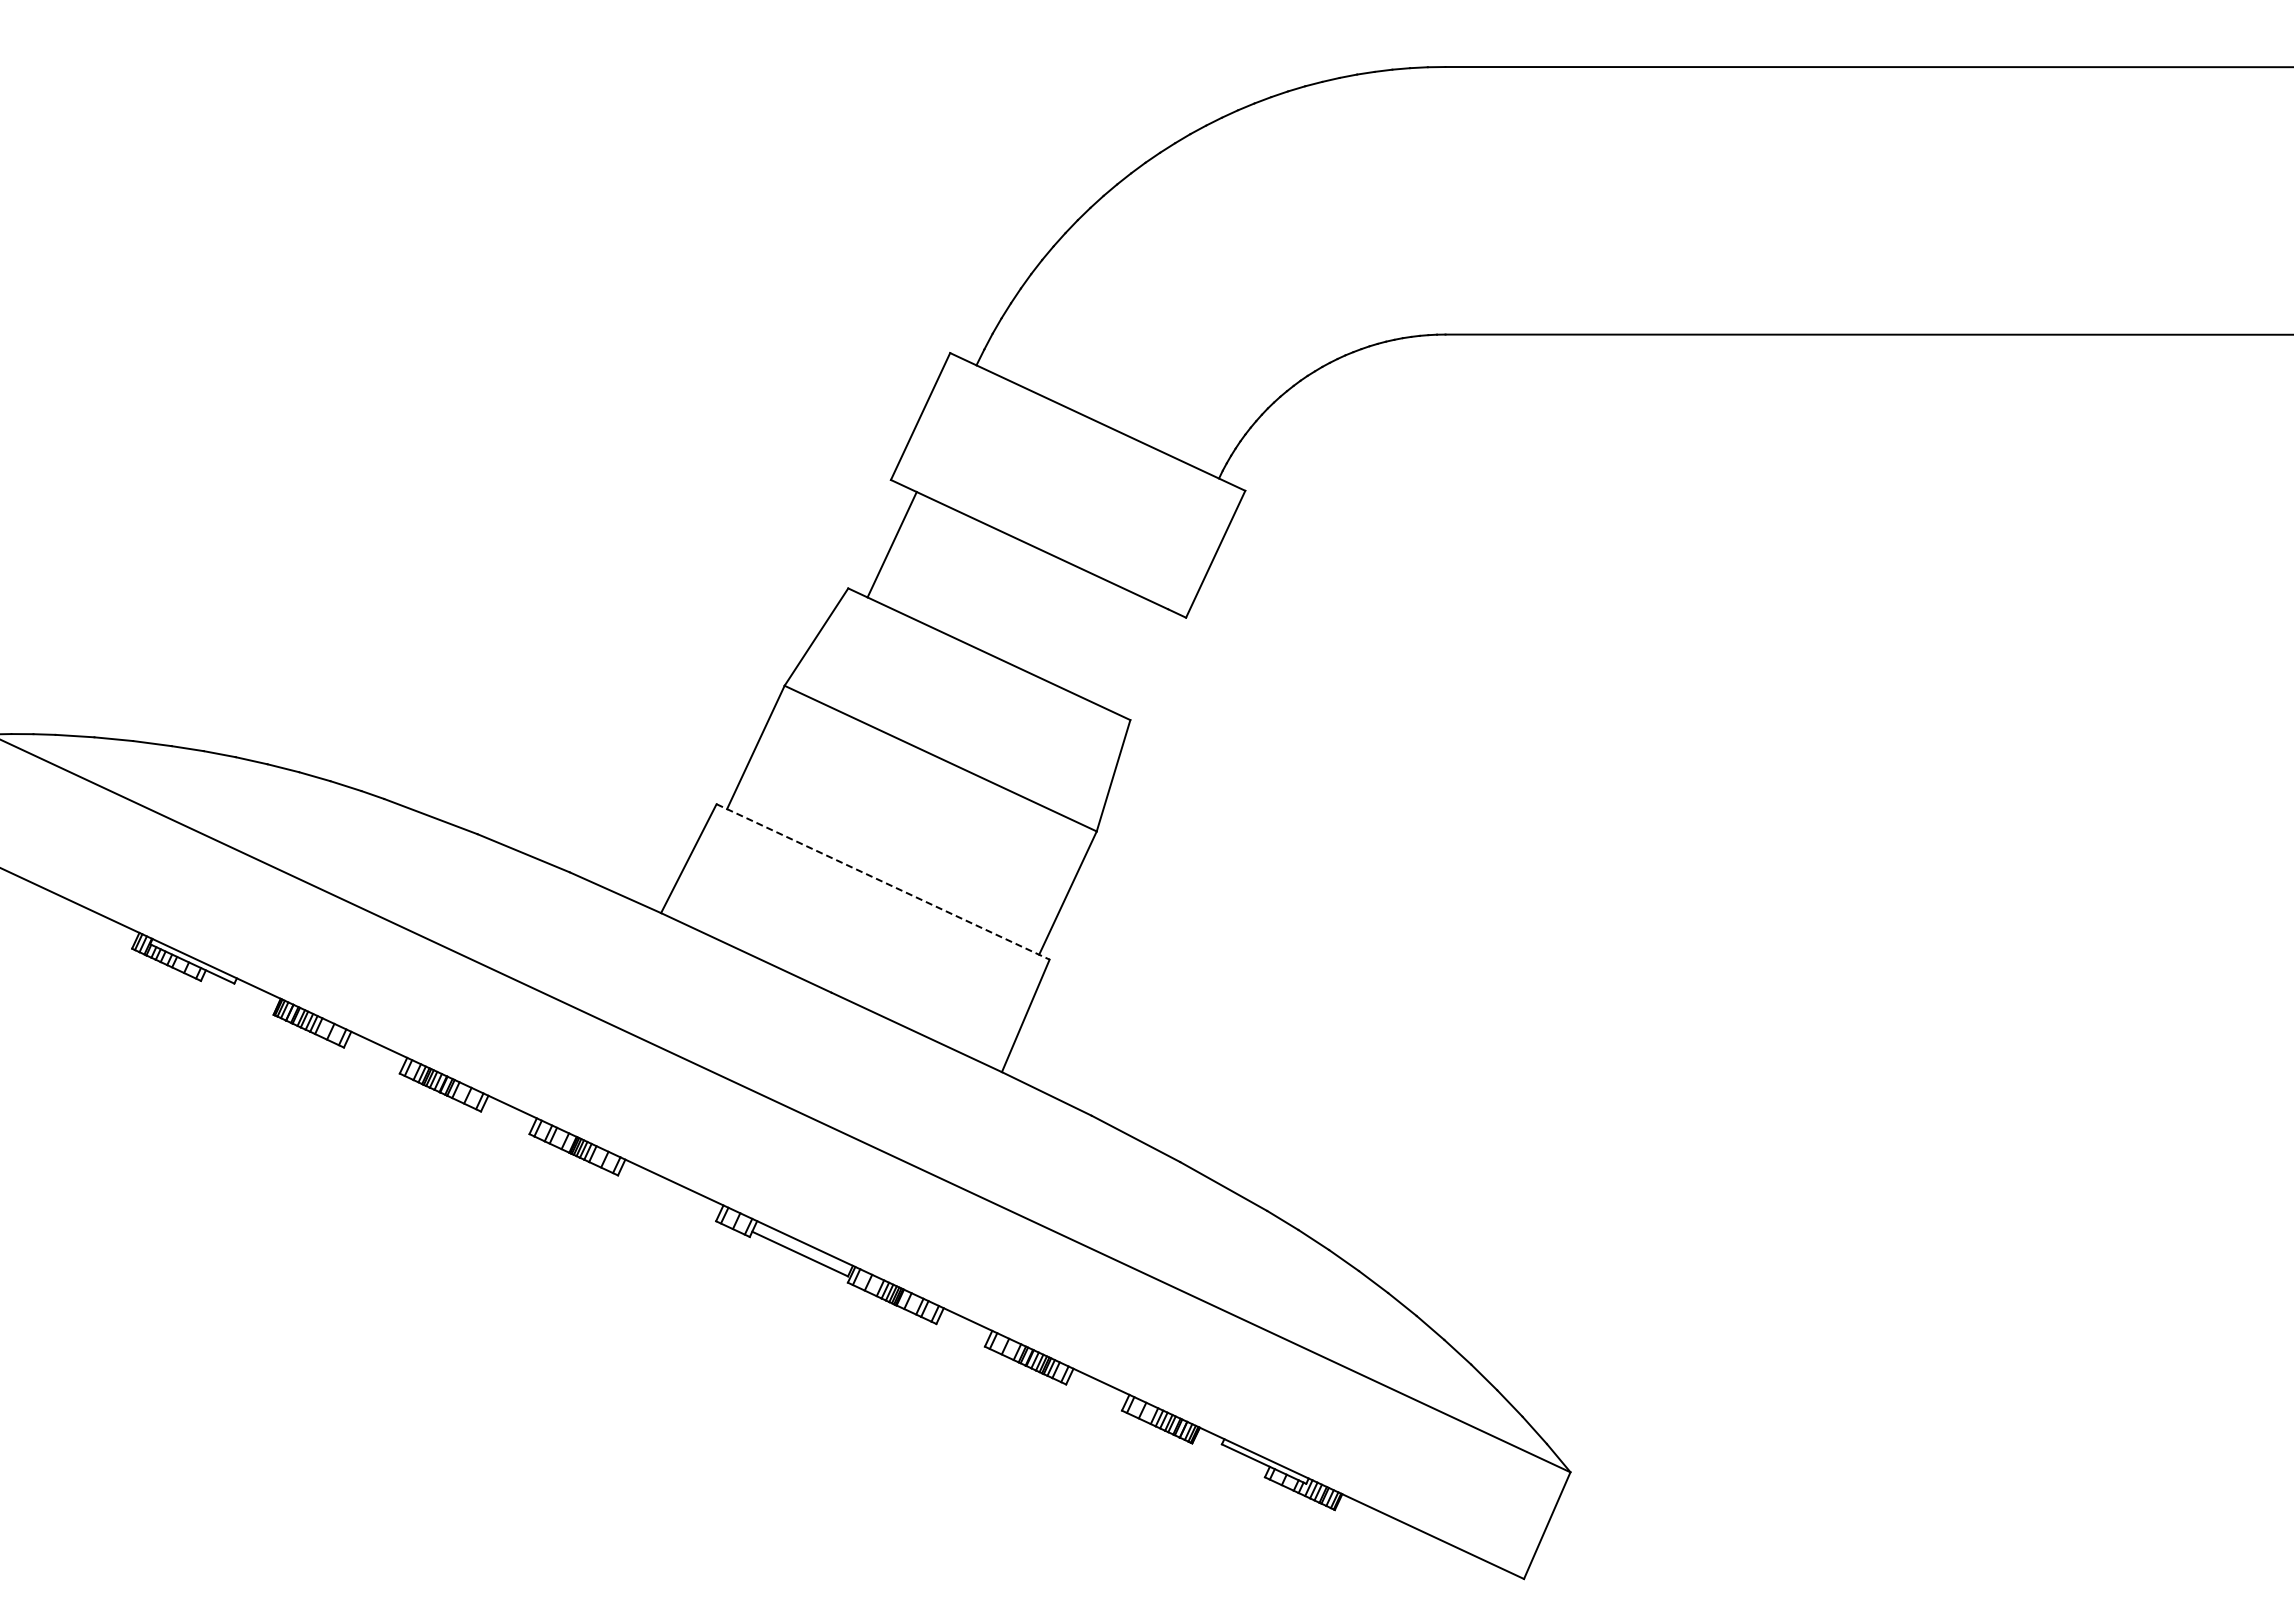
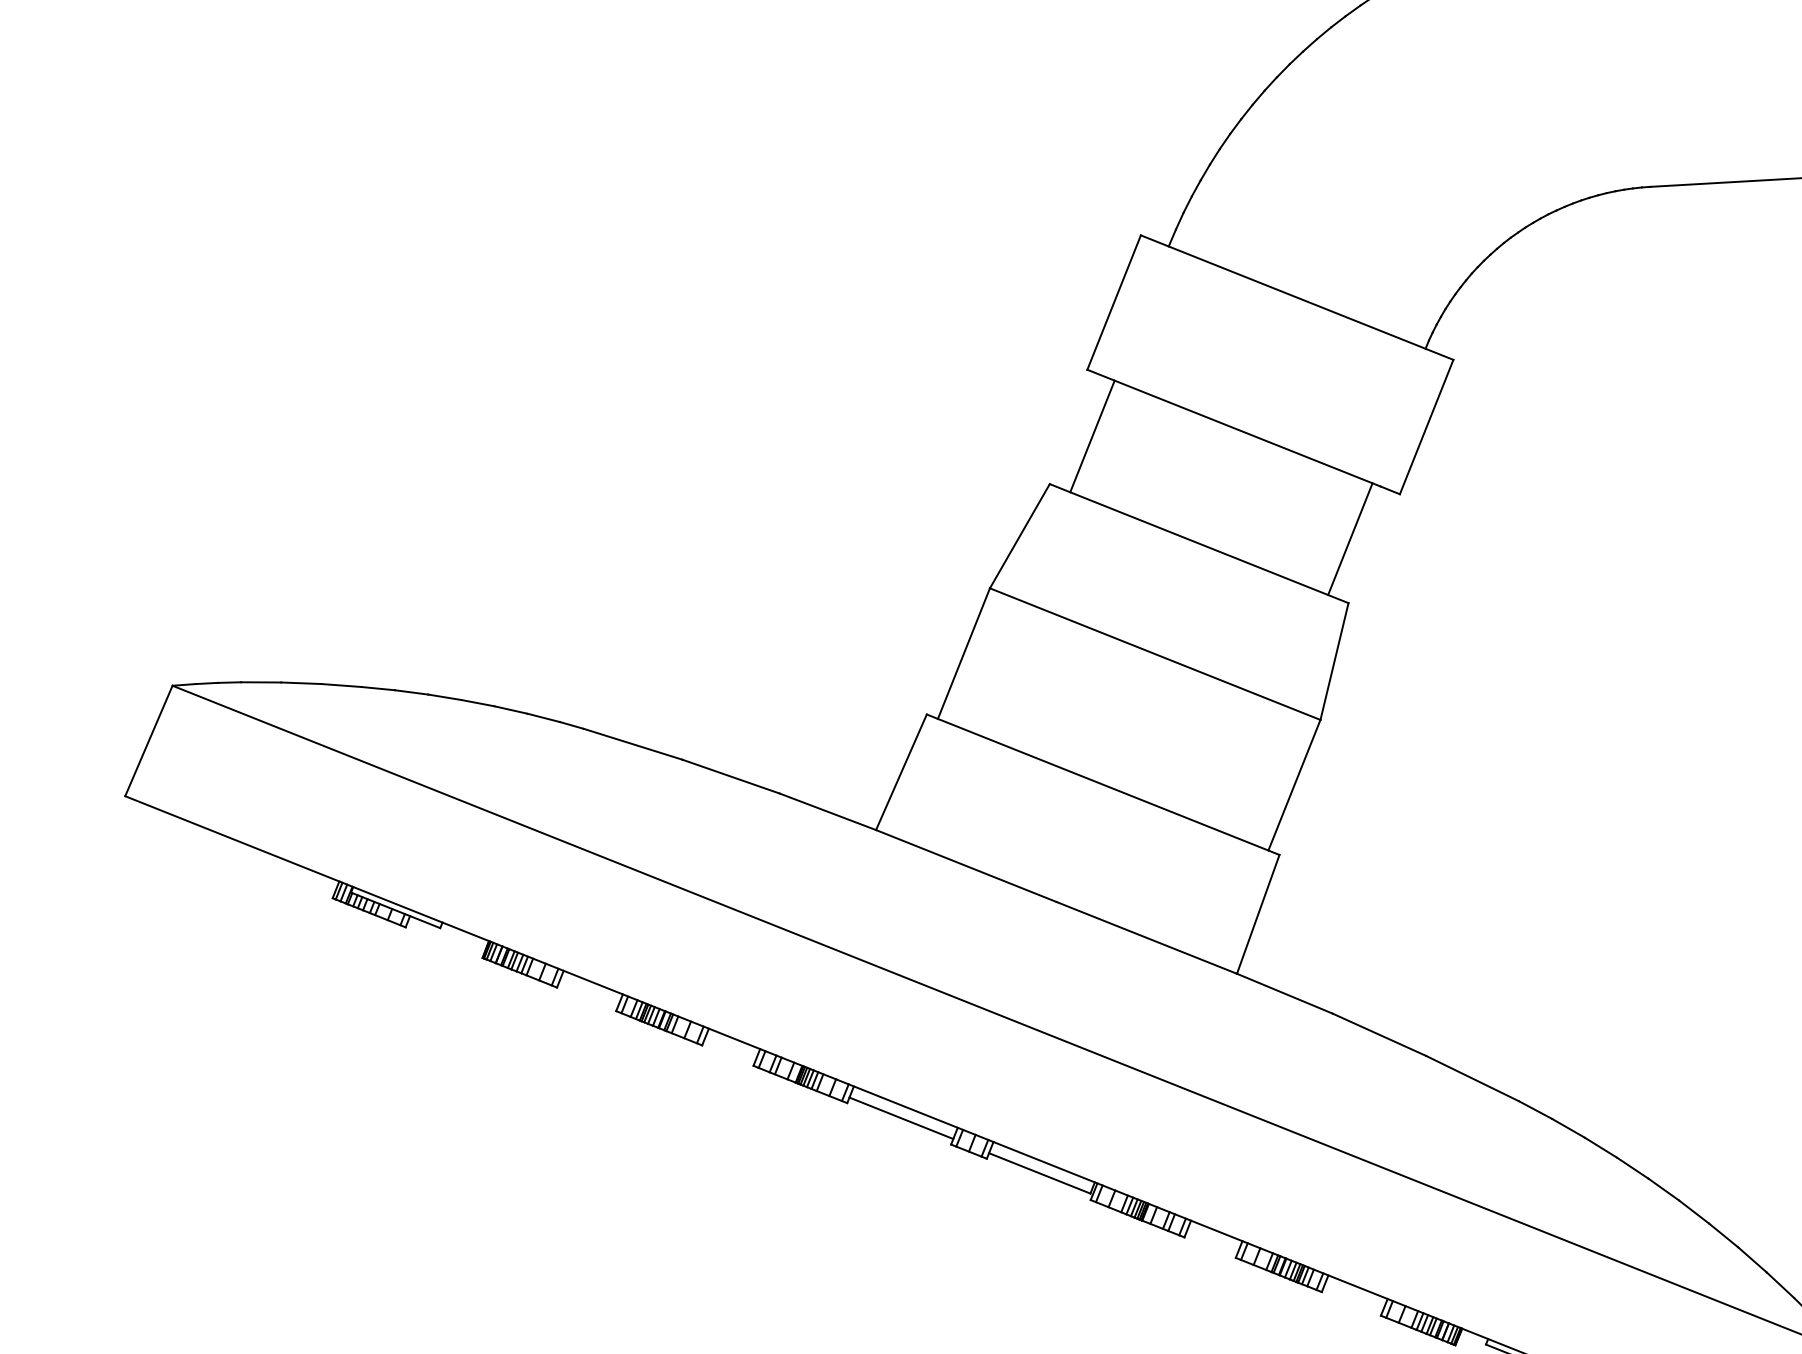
line: (1135, 658) -> (1350, 539), added
line: (883, 881) -> (1103, 784), dashed -> solid
line: (669, 1193) -> (901, 1118), added

